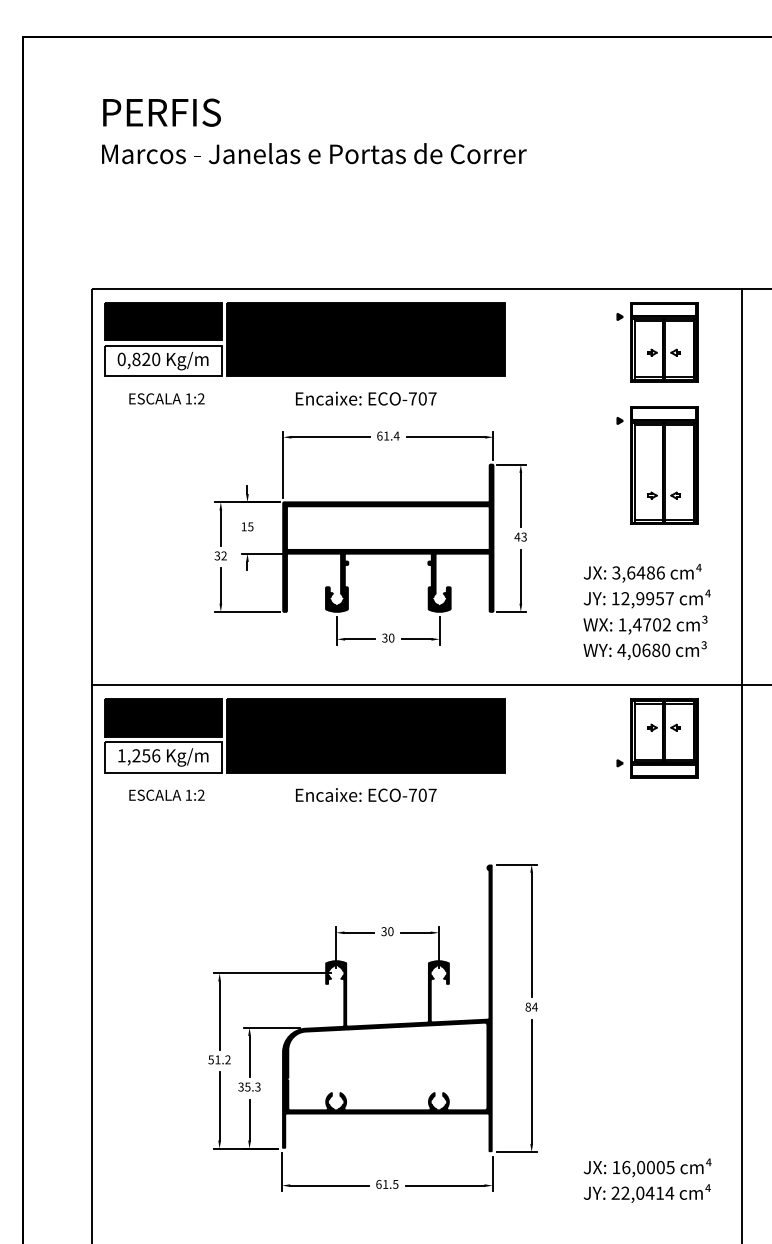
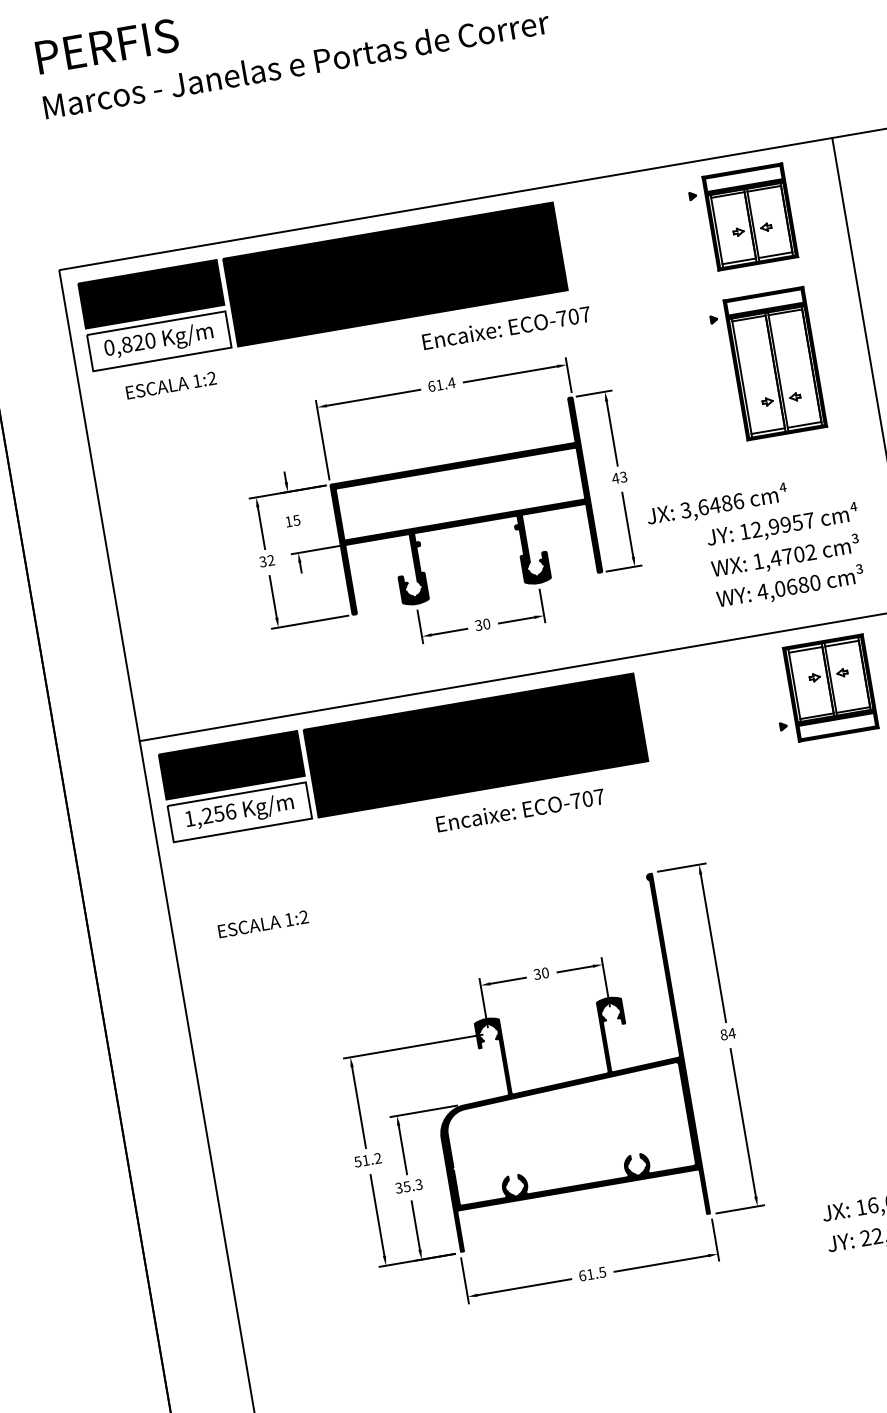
text: (366, 398) -> (506, 327), moved
text: (642, 573) -> (717, 505), moved
text: (166, 794) -> (262, 923), moved
text: (366, 794) -> (520, 809), moved

